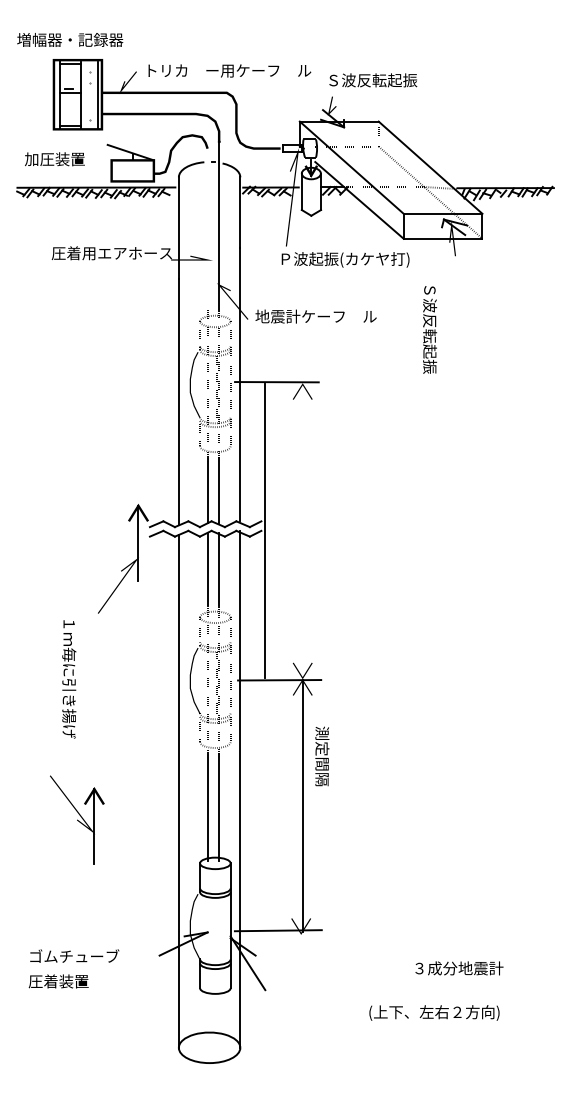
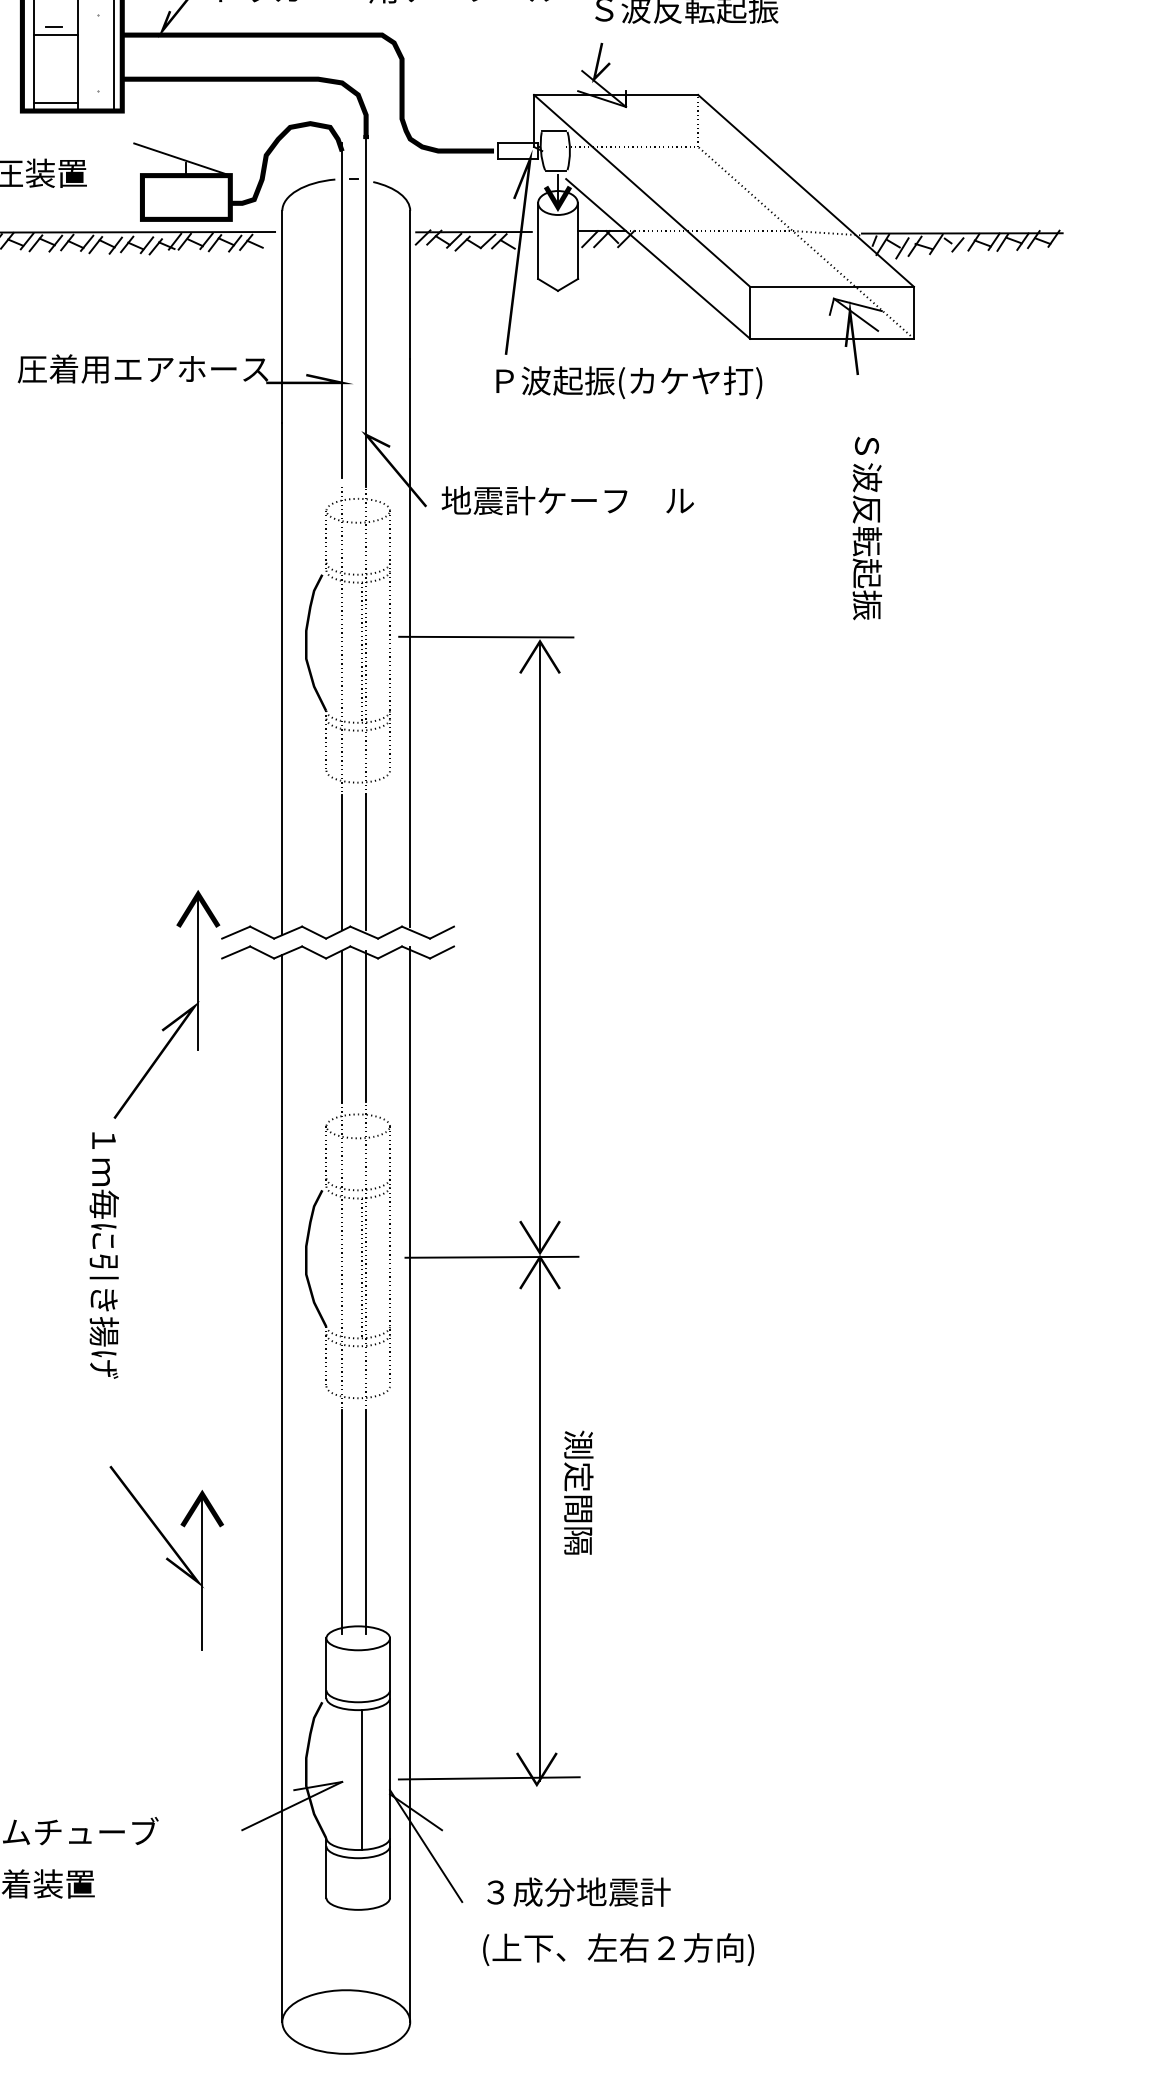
line: (207, 224) -> (341, 309), added
text: (430, 329) -> (868, 527), moved
line: (264, 531) -> (539, 947), moved
text: (69, 679) -> (104, 1255), moved
text: (322, 756) -> (579, 1492), moved
part: (77, 819) -> (167, 1557), moved
line: (217, 931) -> (362, 1780), added
text: (459, 968) -> (579, 1892), moved
text: (434, 1012) -> (618, 1948), moved

